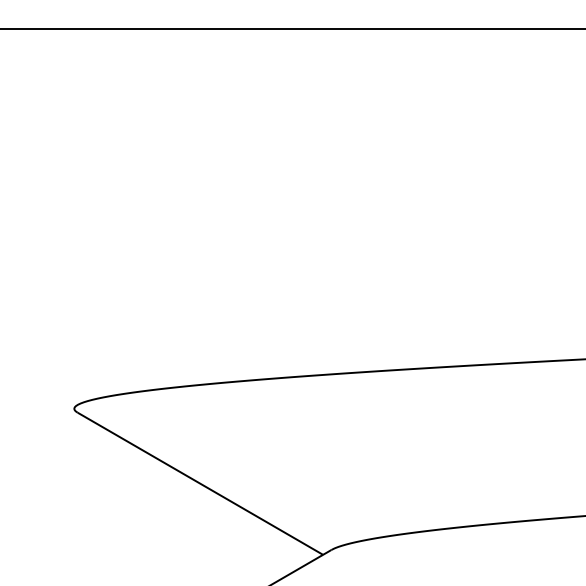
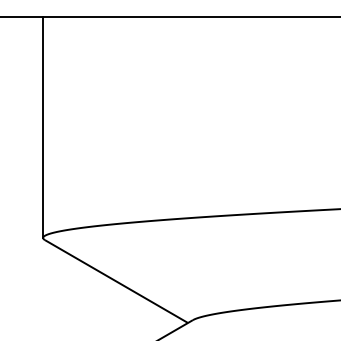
line: (74, 219) -> (43, 127), added

